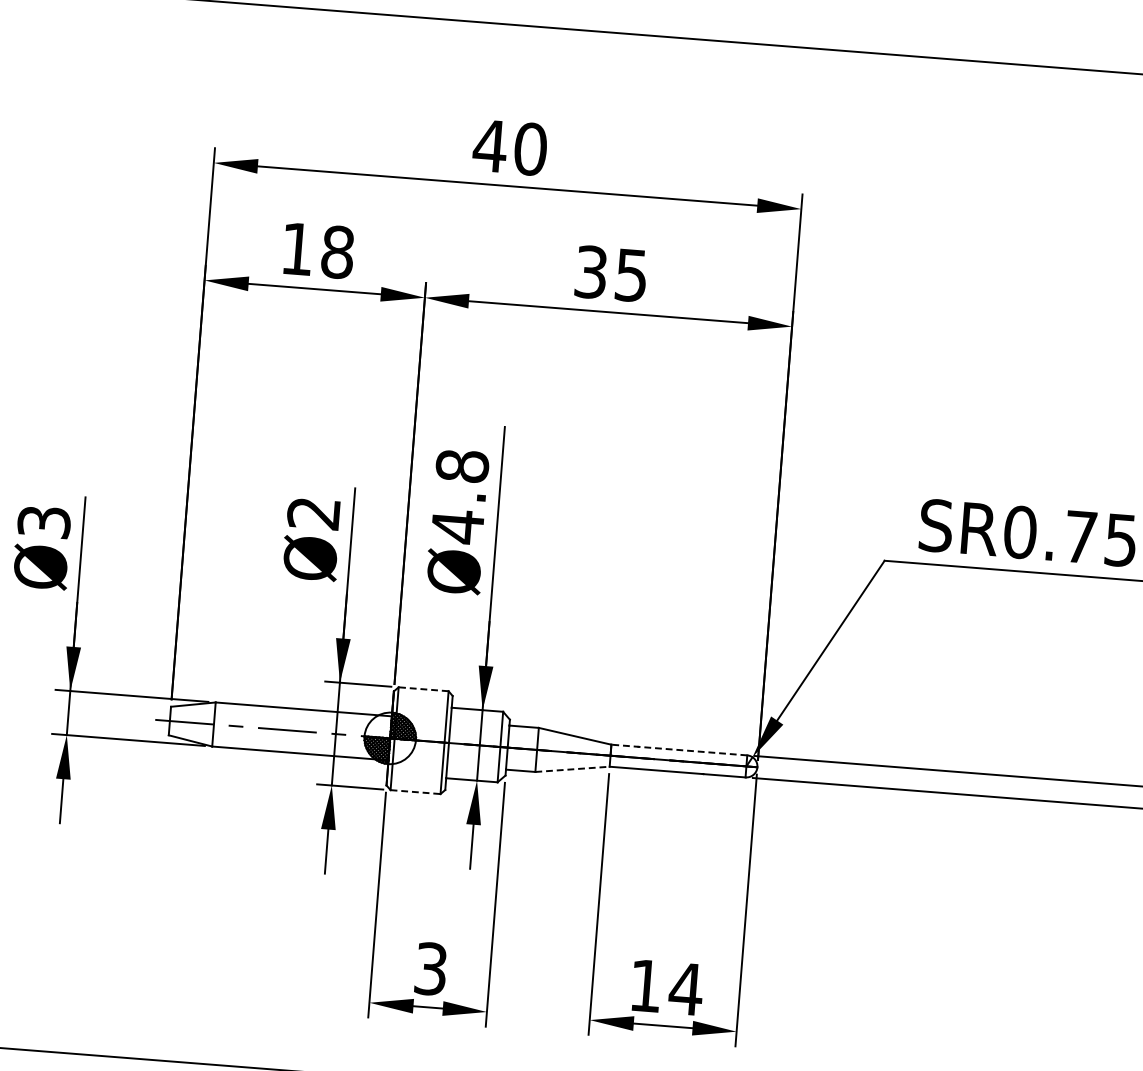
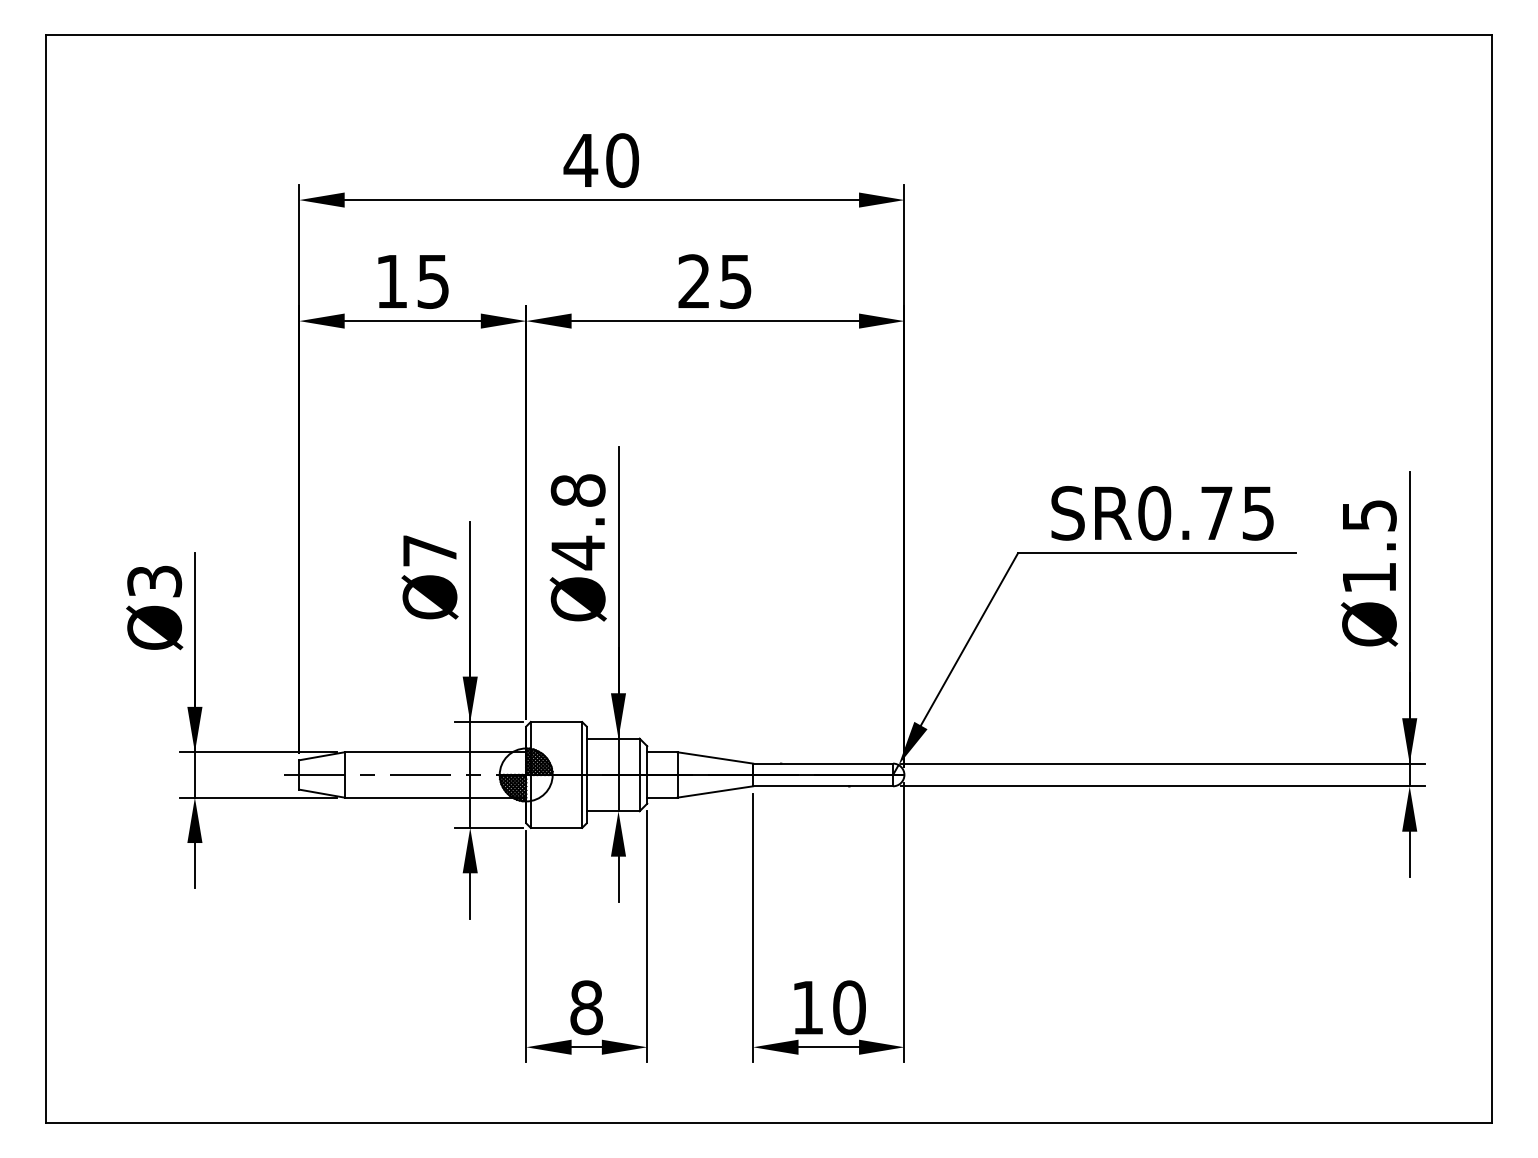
text: (337, 252) -> (433, 281), 18 -> 15
text: (591, 272) -> (694, 281), 35 -> 25
text: (313, 513) -> (429, 550), Ø2 -> Ø7
line: (423, 689) -> (556, 722), dashed -> solid
line: (679, 749) -> (823, 763), dashed -> solid
line: (572, 768) -> (715, 791), dashed -> solid
line: (415, 791) -> (556, 827), dashed -> solid
text: (430, 968) -> (586, 1007), 3 -> 8
text: (686, 988) -> (849, 1007), 14 -> 10

